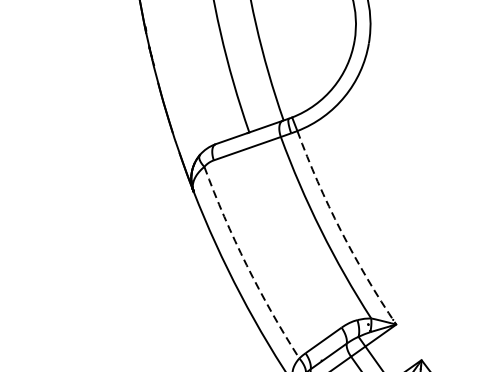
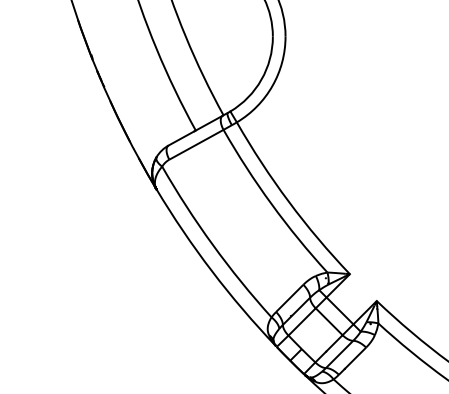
arc: (340, 230) -> (288, 201), dashed -> solid
arc: (246, 264) -> (212, 244), dashed -> solid

